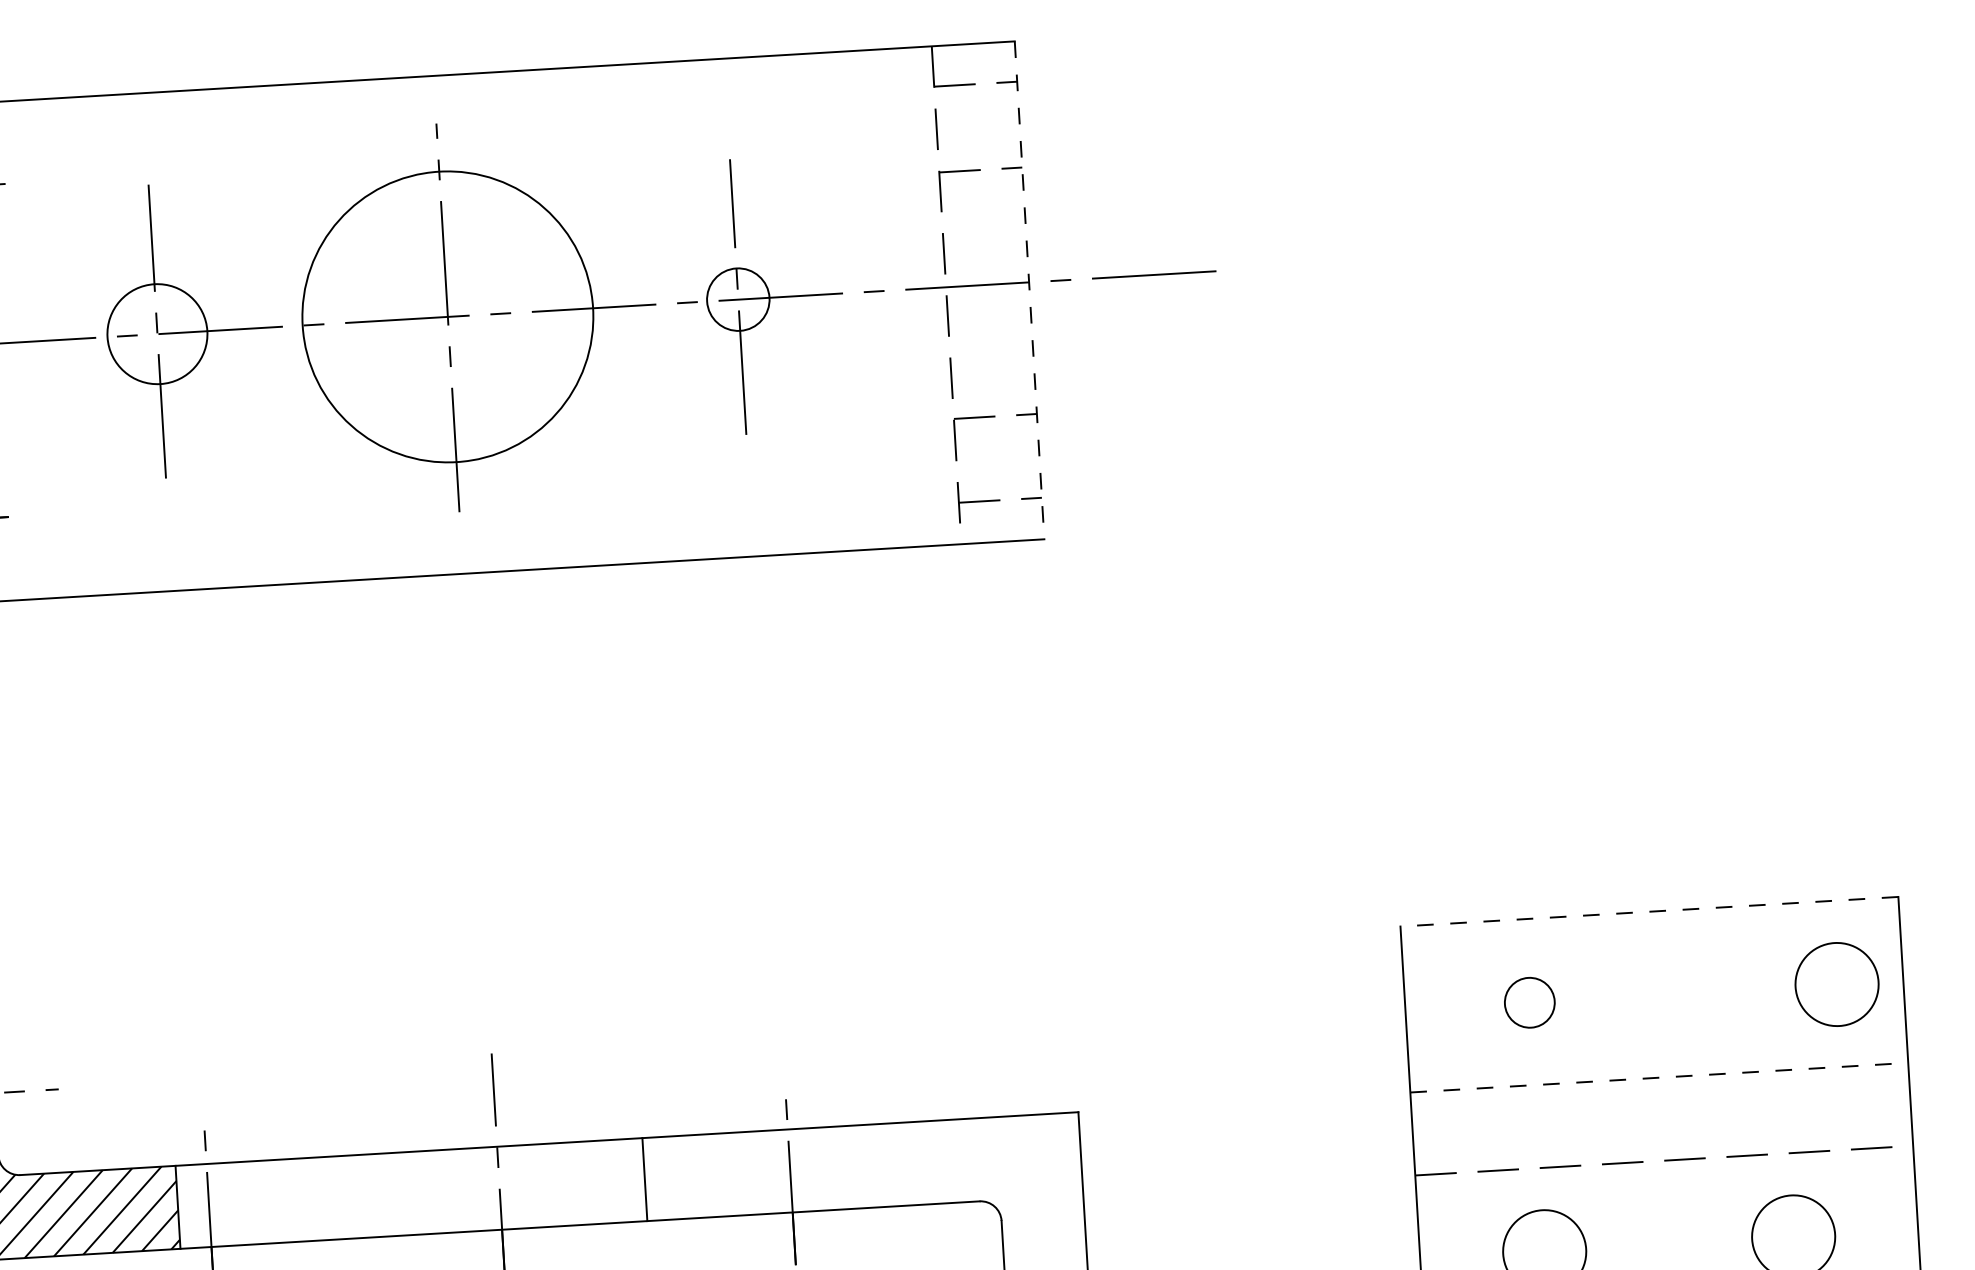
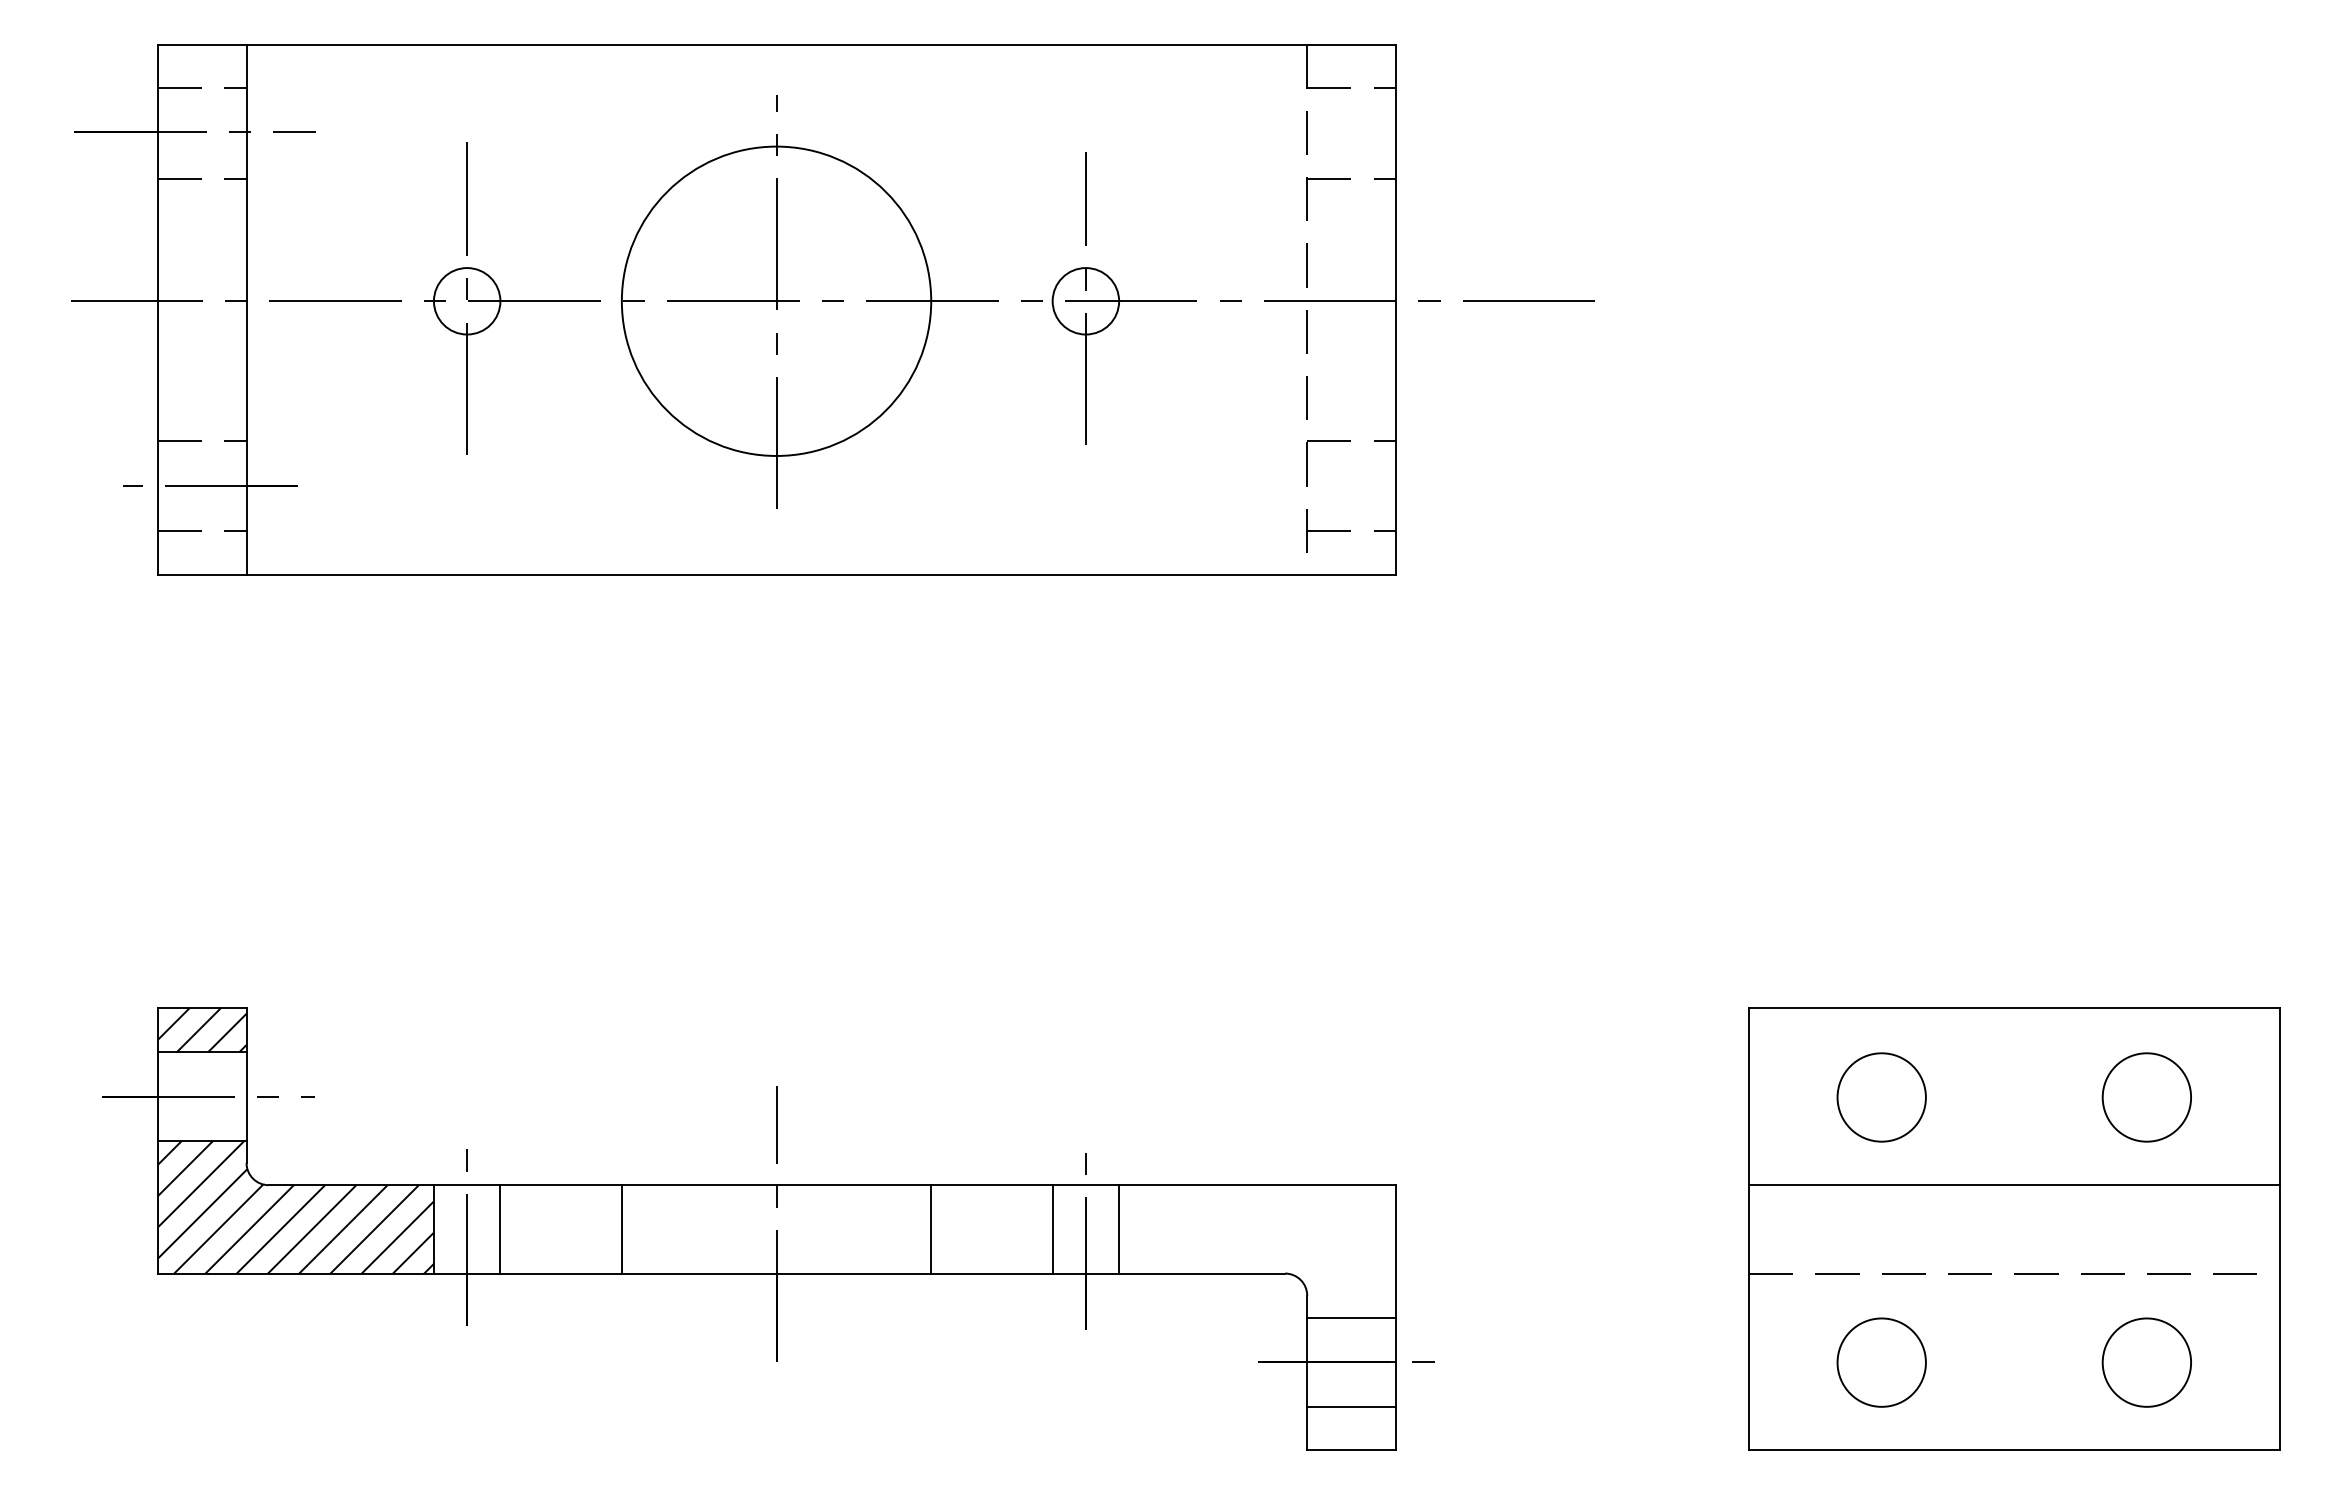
line: (1029, 291) -> (1395, 310), dashed -> solid
circle: (156, 334) -> (466, 301), size x0.62
line: (1648, 911) -> (2013, 1008), dashed -> solid
circle: (1836, 984) -> (2146, 1097), moved
circle: (1529, 1002) -> (1881, 1097), size x1.67
line: (1659, 1078) -> (2014, 1185), dashed -> solid
line: (821, 1169) -> (1119, 1229), added
line: (758, 1172) -> (1052, 1229), added
line: (354, 1197) -> (621, 1229), added
line: (240, 1203) -> (500, 1229), added
line: (1044, 1239) -> (1351, 1318), added

